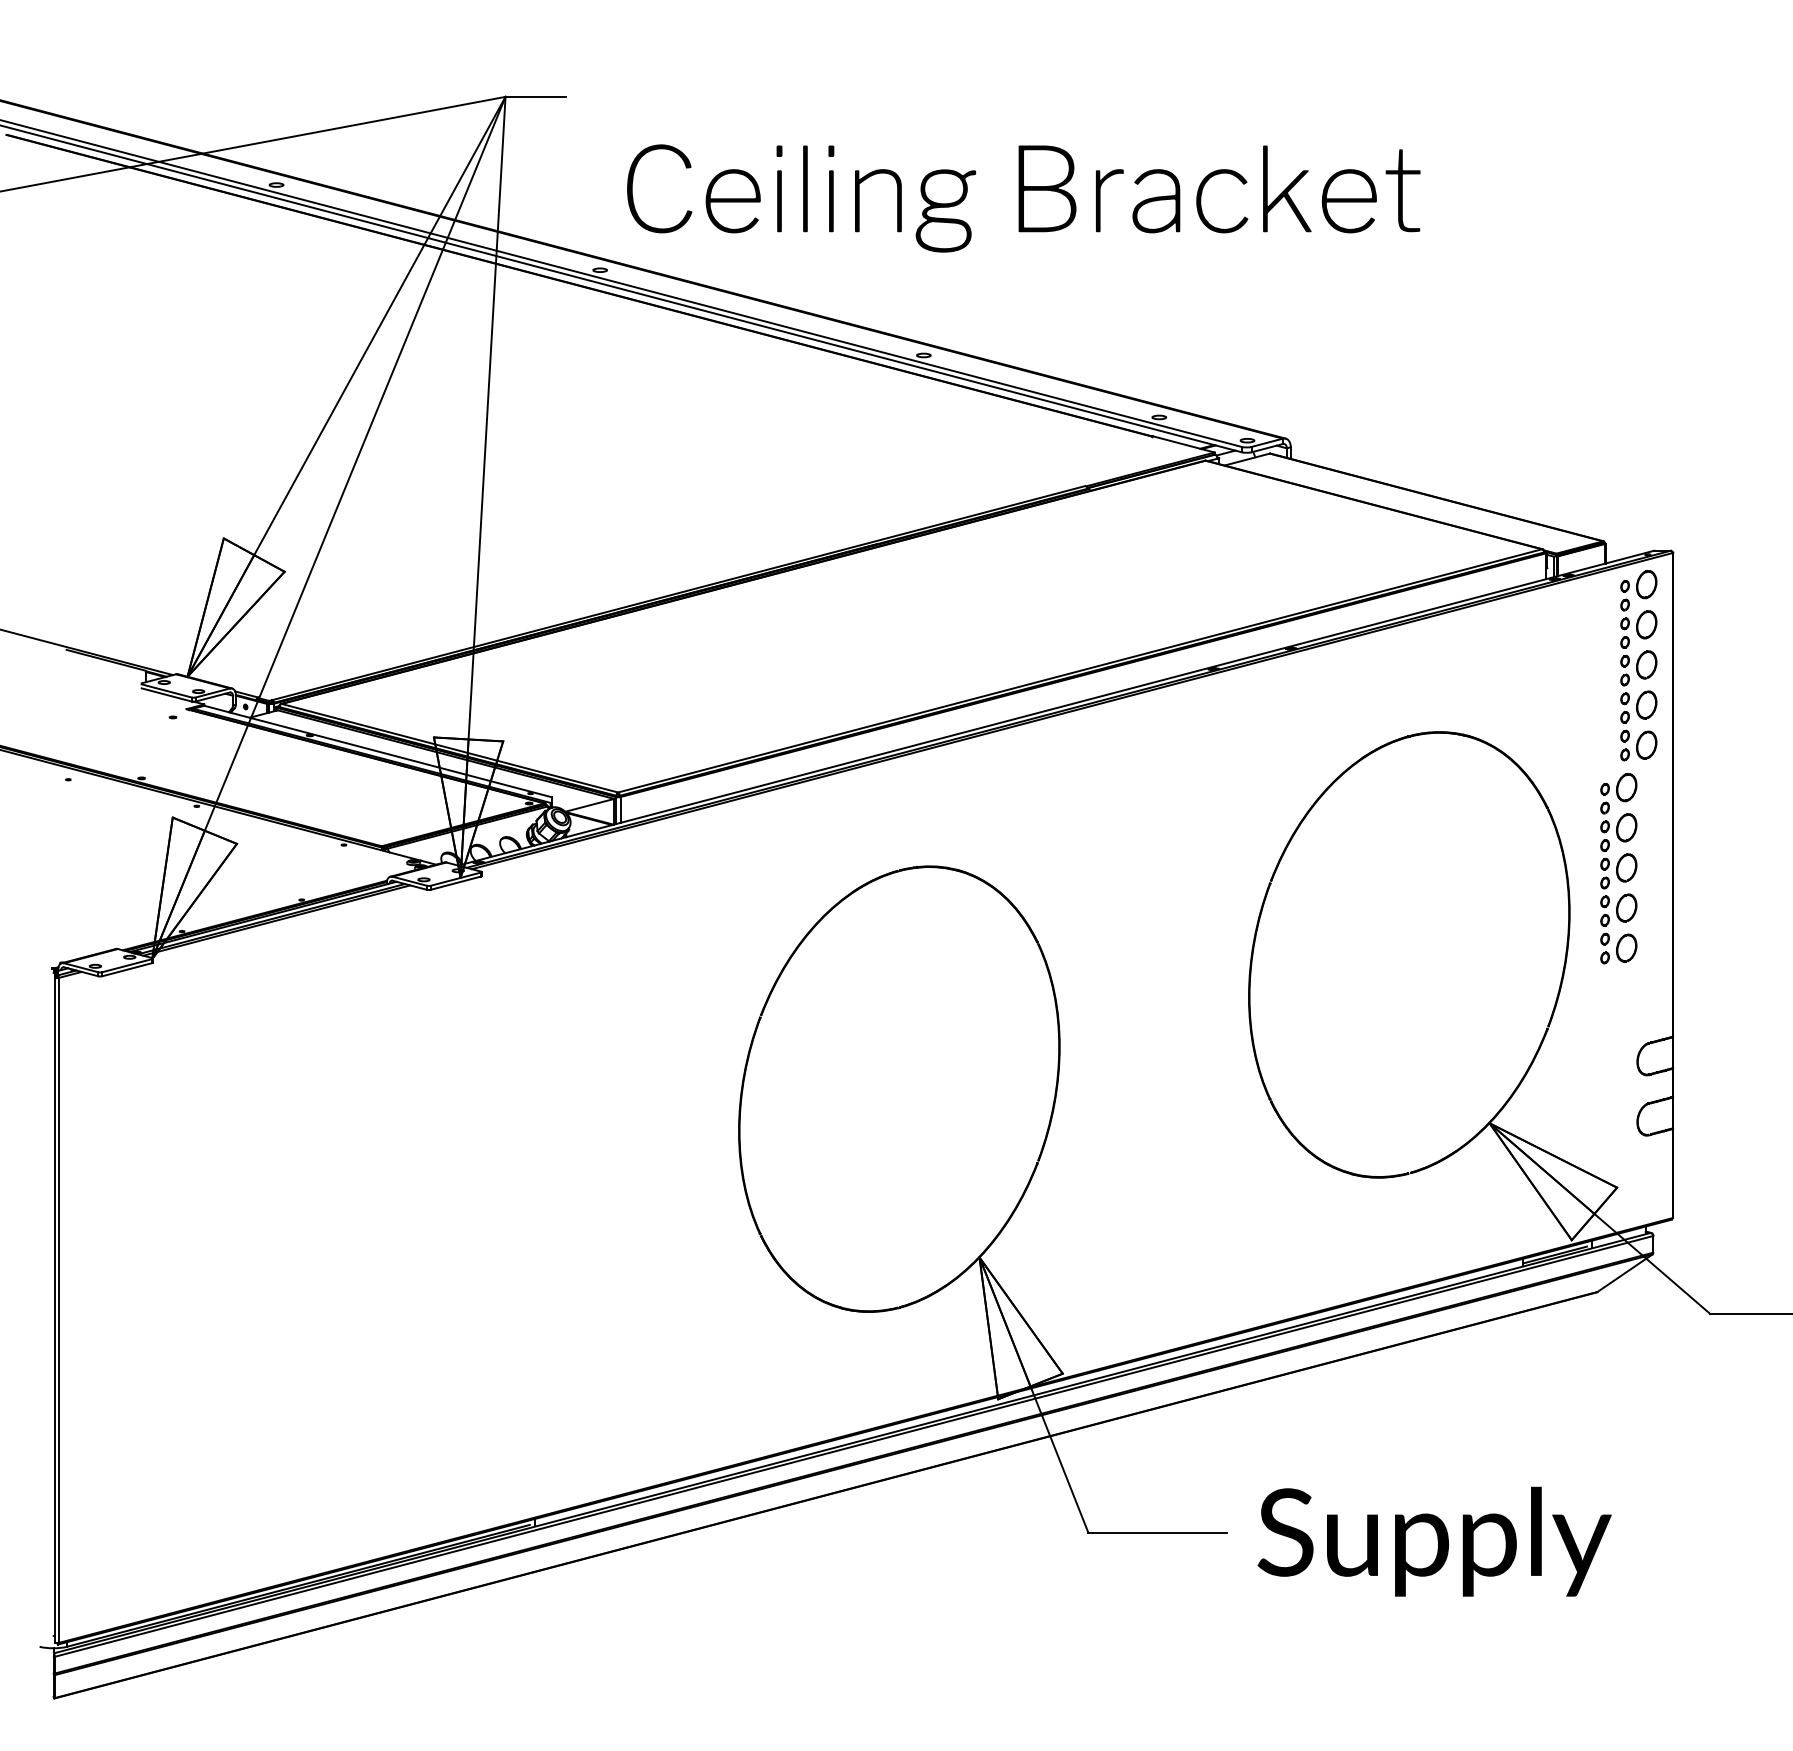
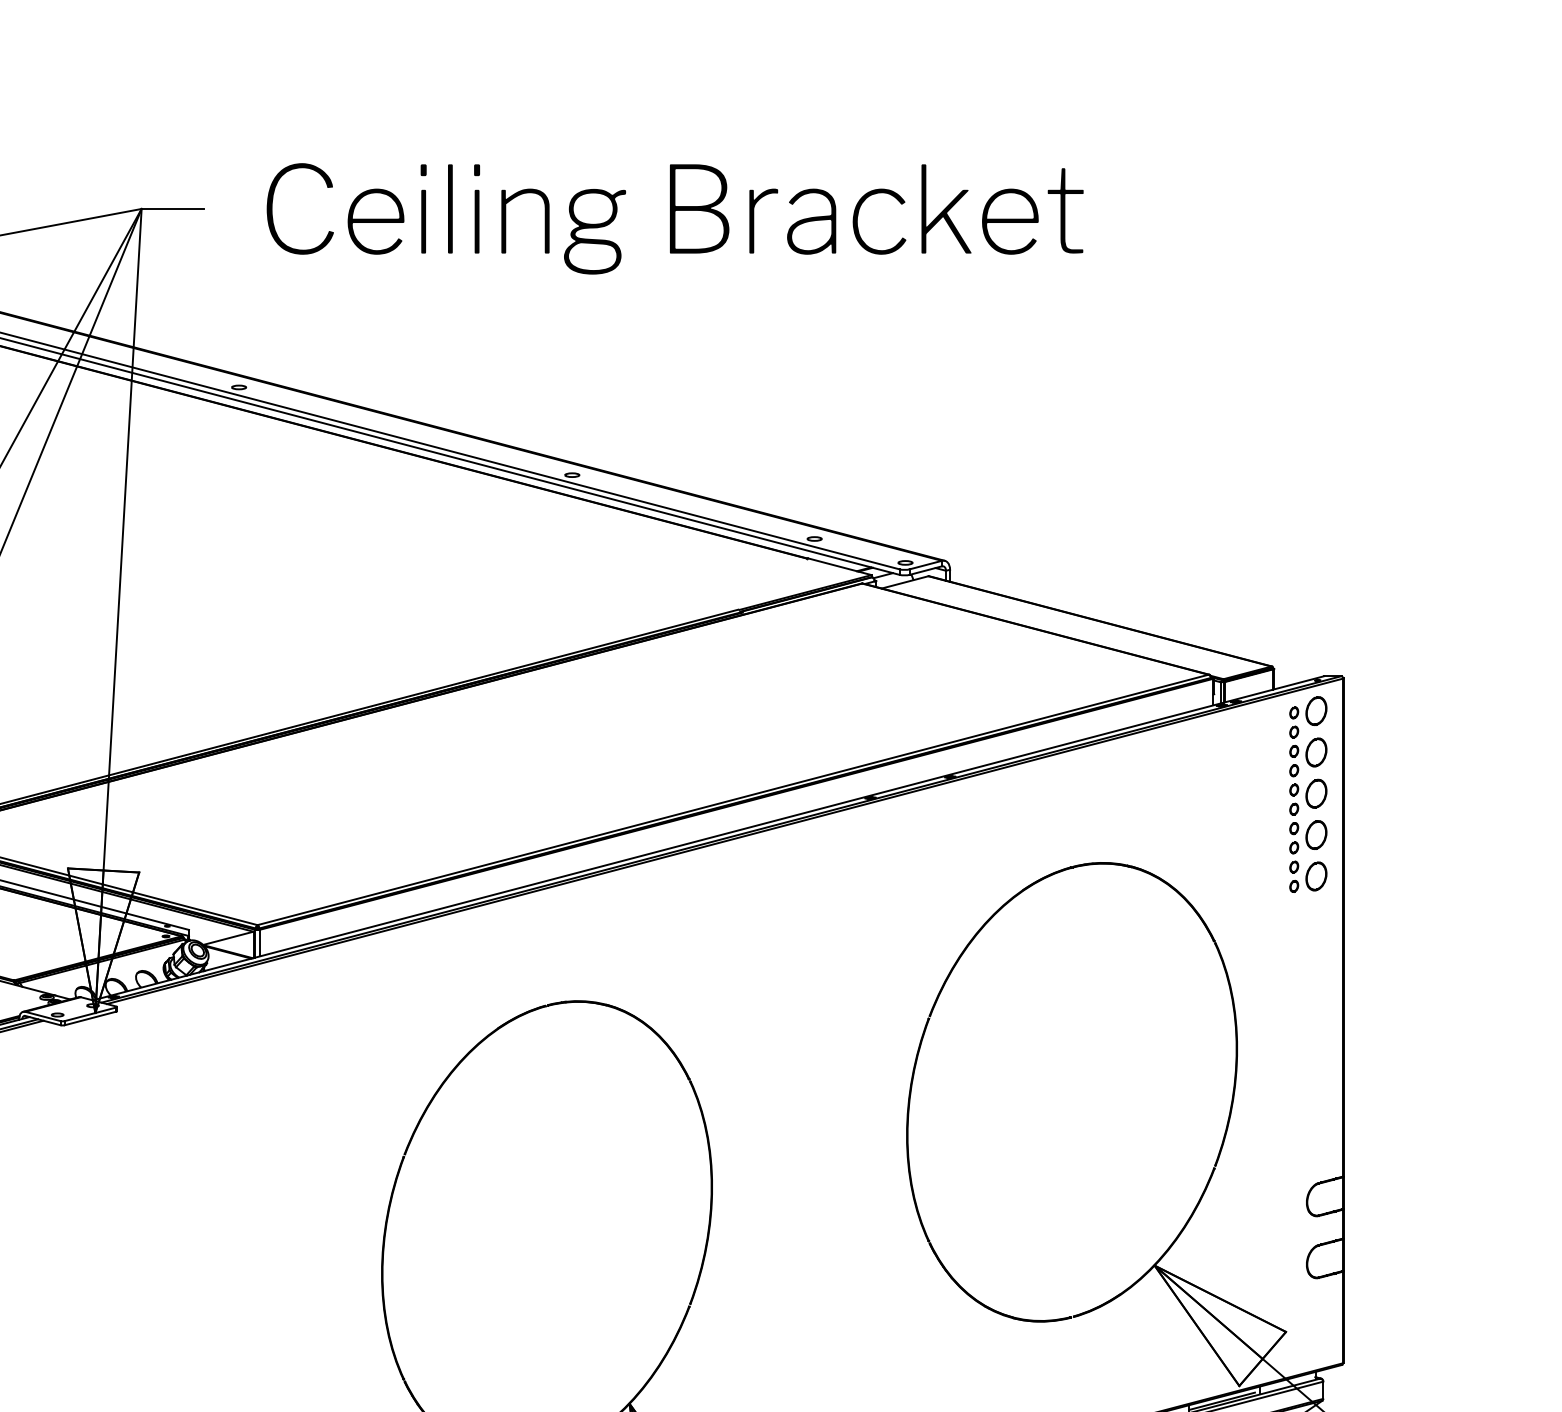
text: (1023, 198) -> (674, 218), moved
part: (1618, 868) -> (1287, 1003), removed

